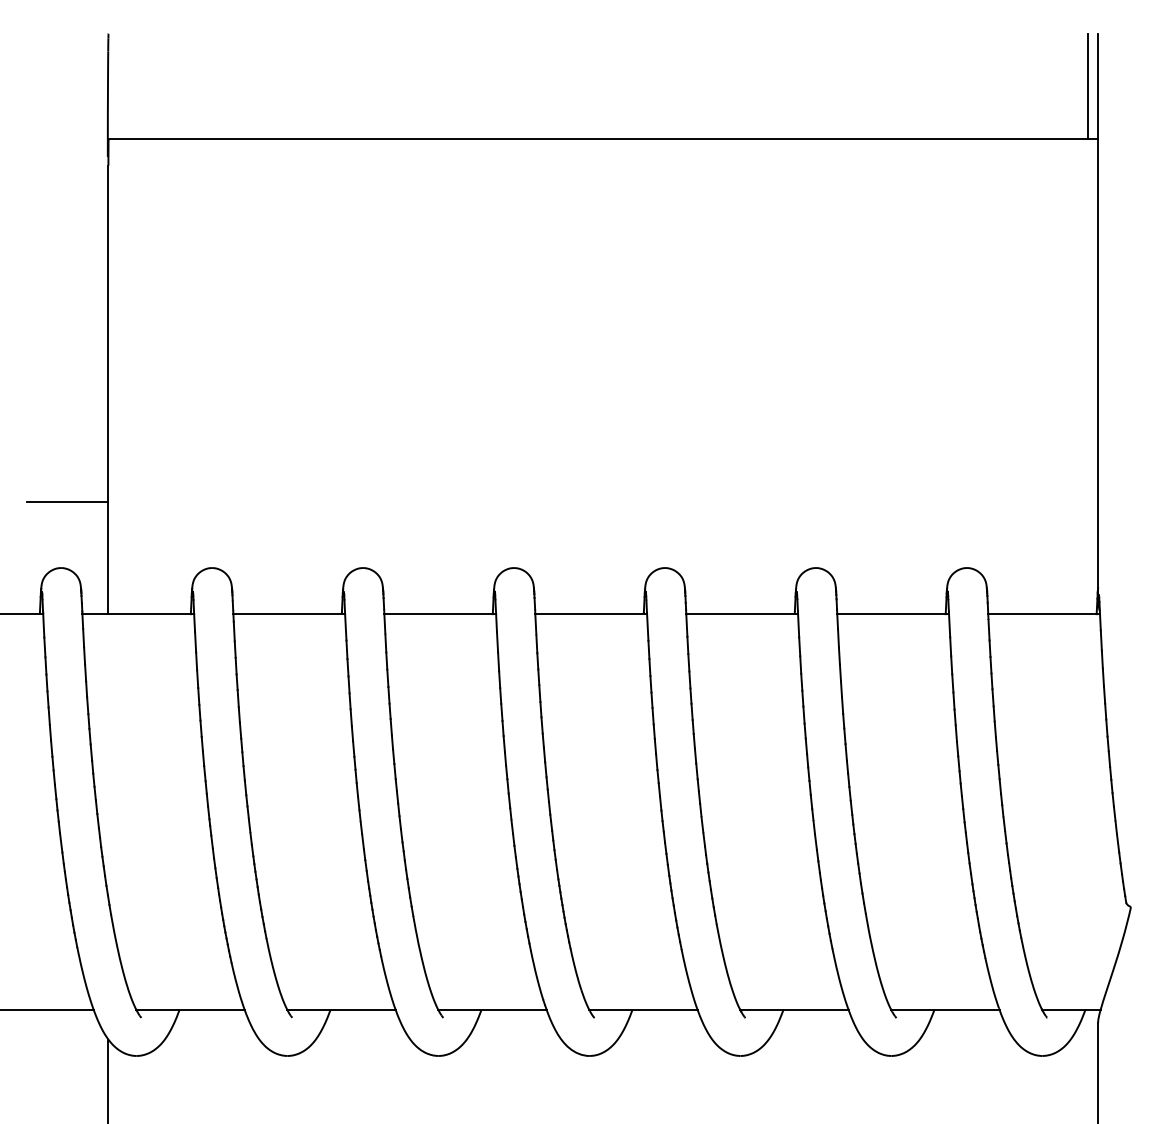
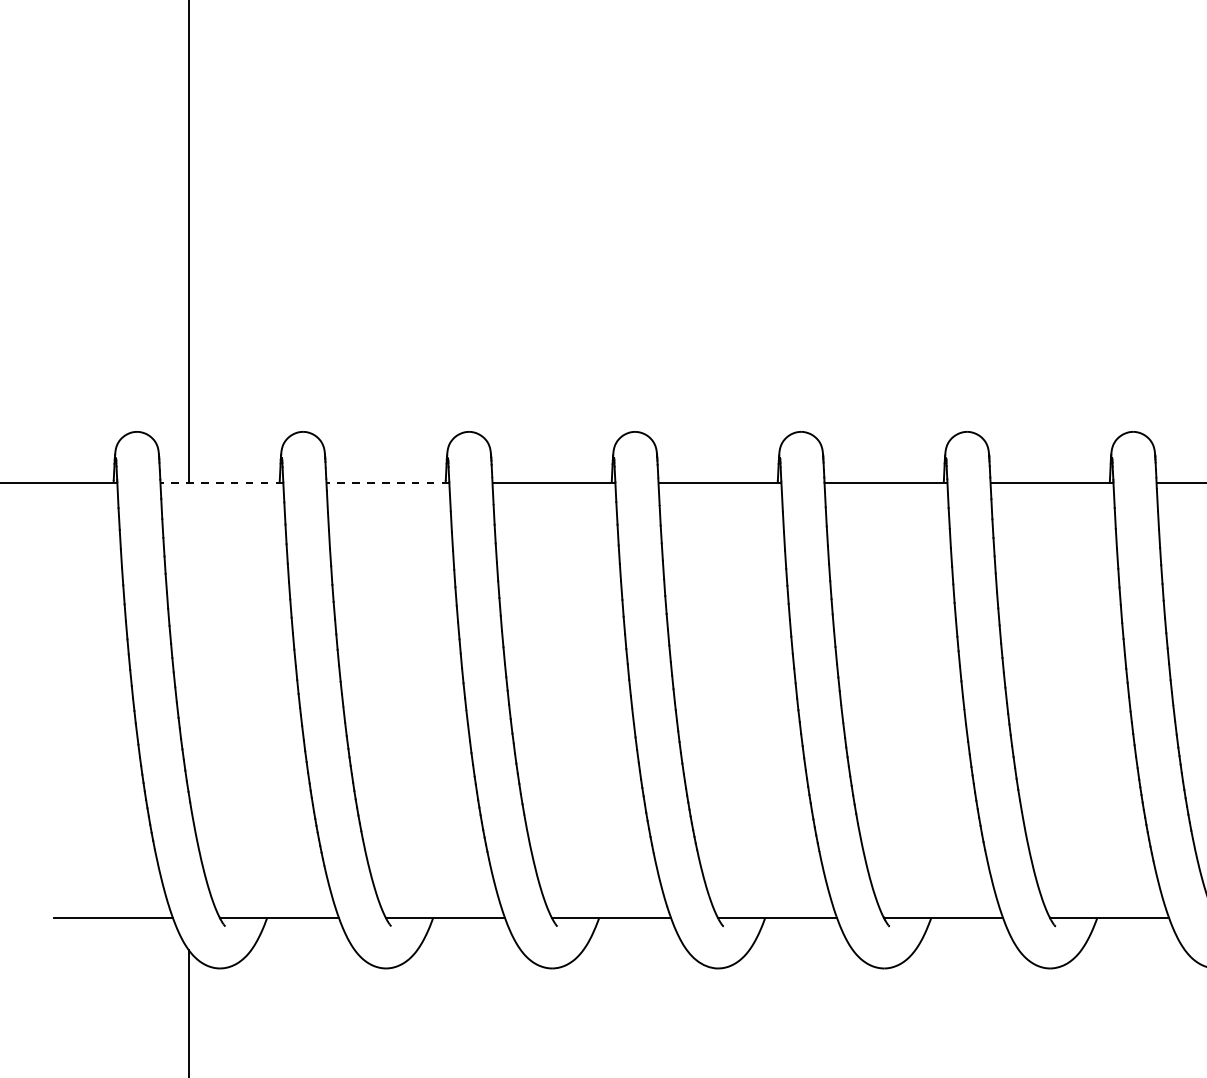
line: (66, 502) -> (142, 359), removed
line: (138, 614) -> (222, 482), solid -> dashed
line: (289, 614) -> (388, 482), solid -> dashed

